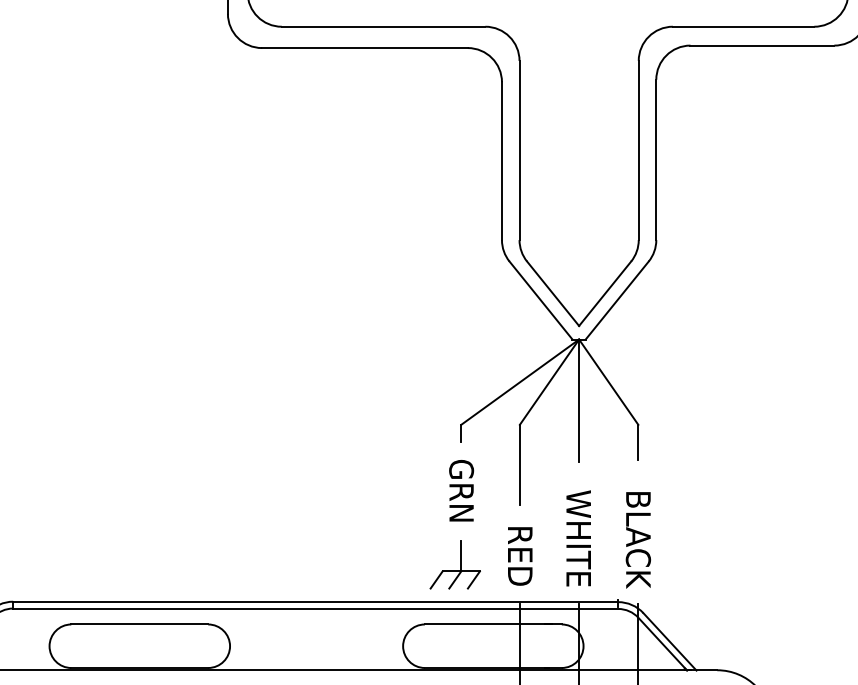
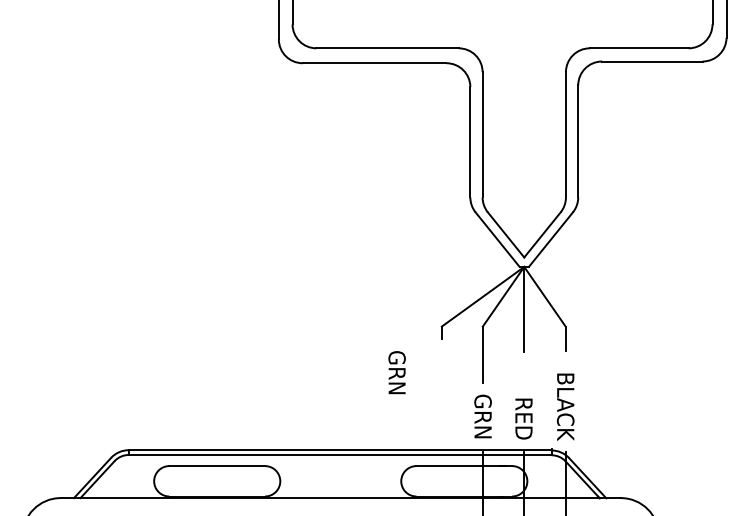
text: (460, 490) -> (396, 372), moved
text: (578, 537) -> (523, 405), WHITE -> RED
text: (519, 553) -> (482, 416), RED -> GRN
part: (454, 564) -> (437, 424), removed

